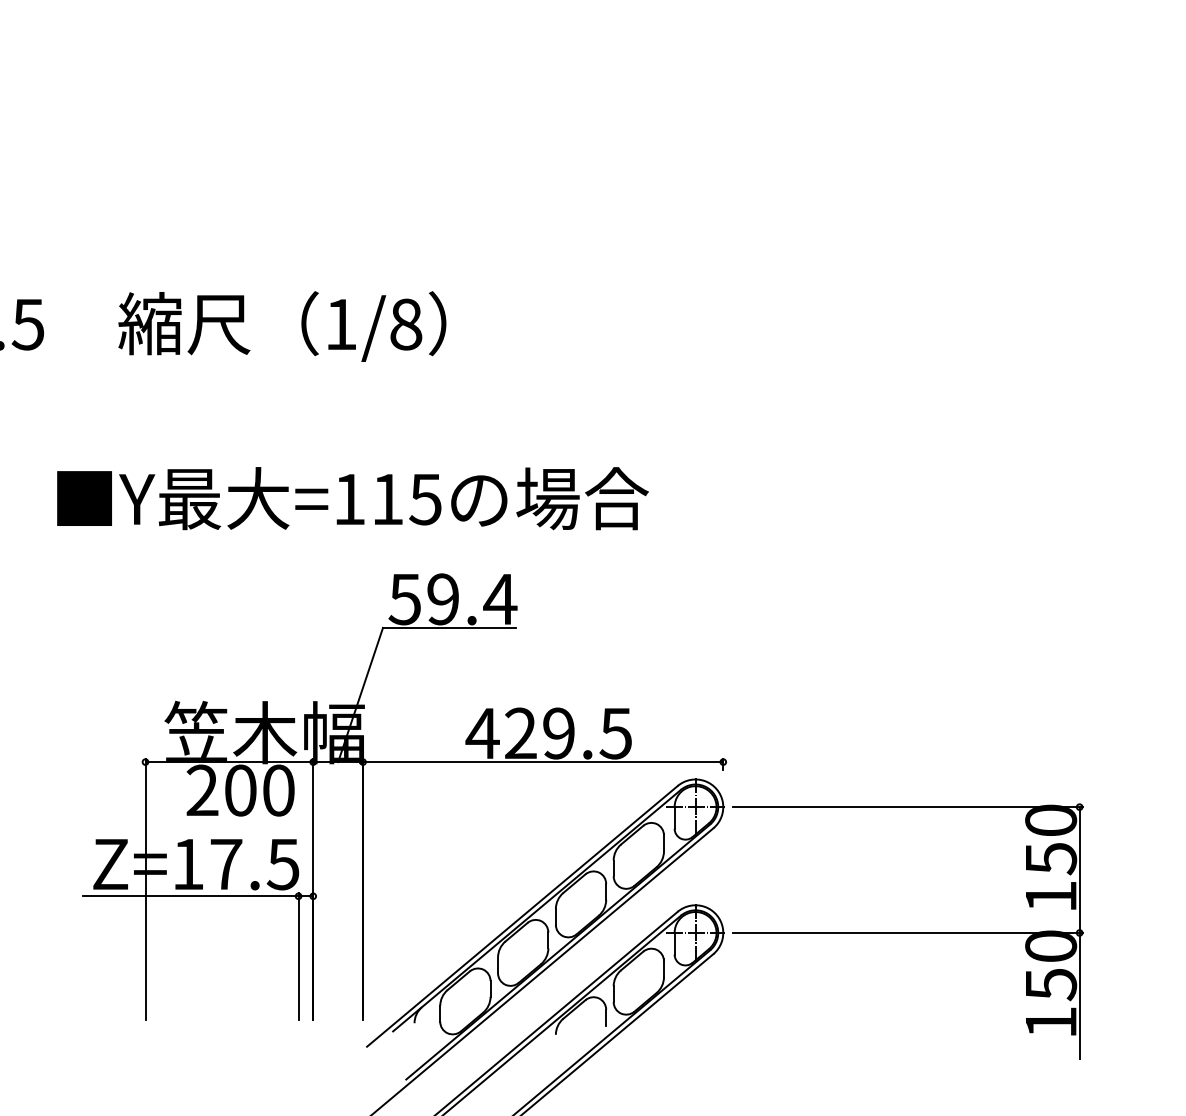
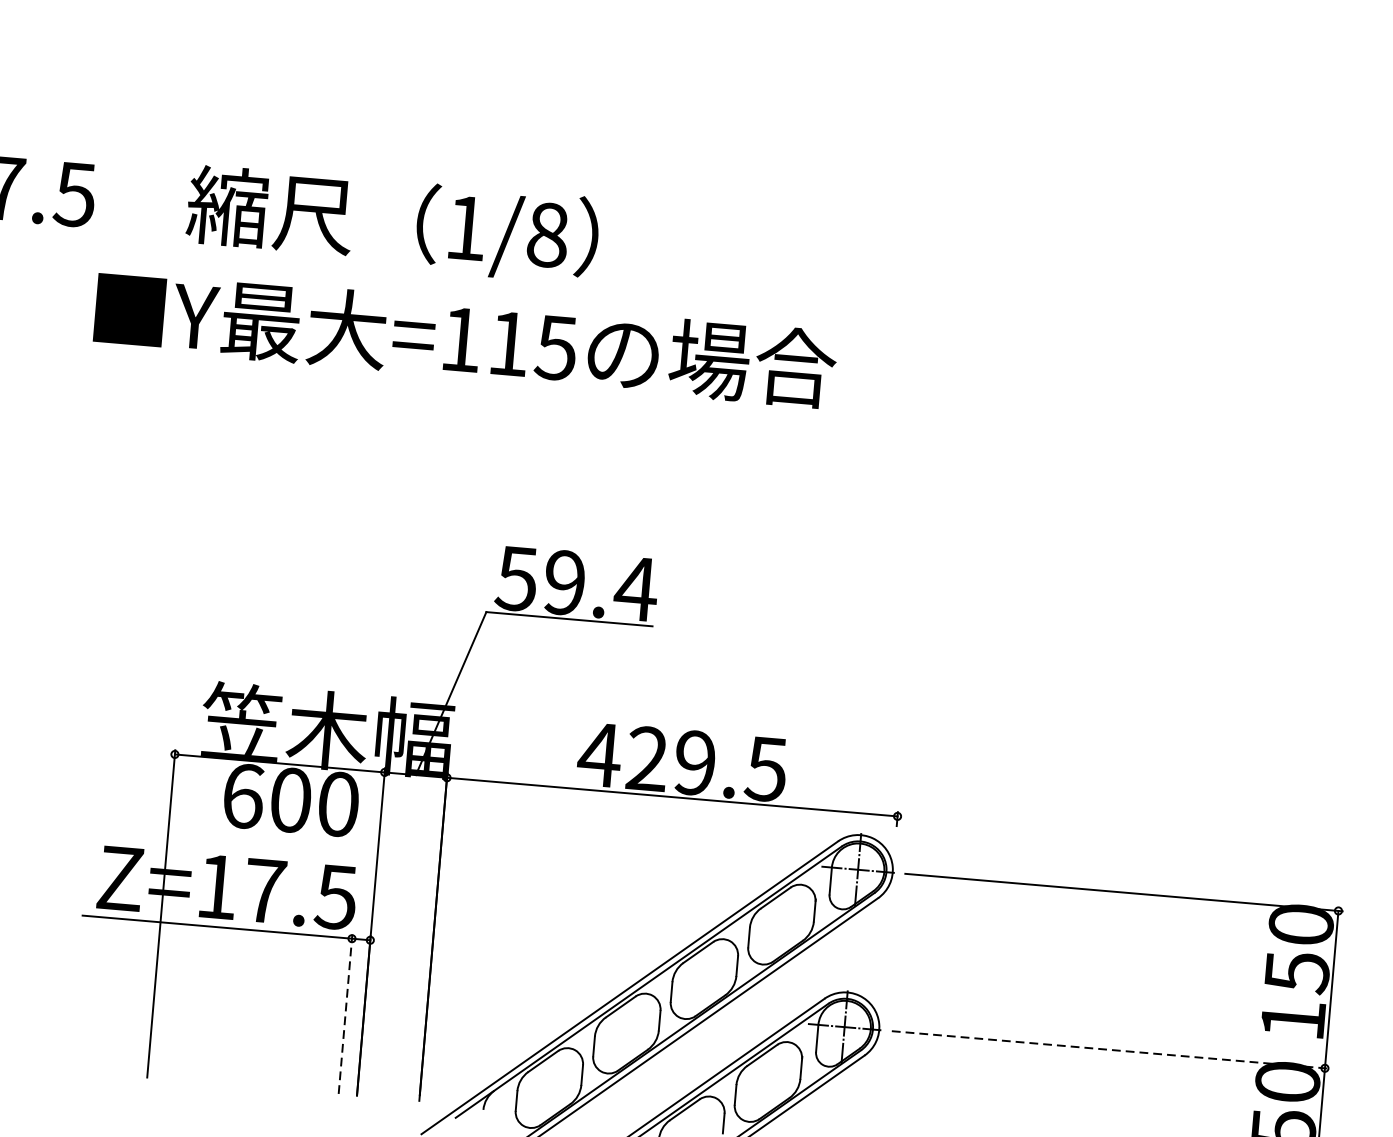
text: (352, 498) -> (465, 338), moved
text: (202, 790) -> (243, 796), 200 -> 600
line: (908, 932) -> (1110, 1049), solid -> dashed
line: (298, 956) -> (345, 1013), solid -> dashed

